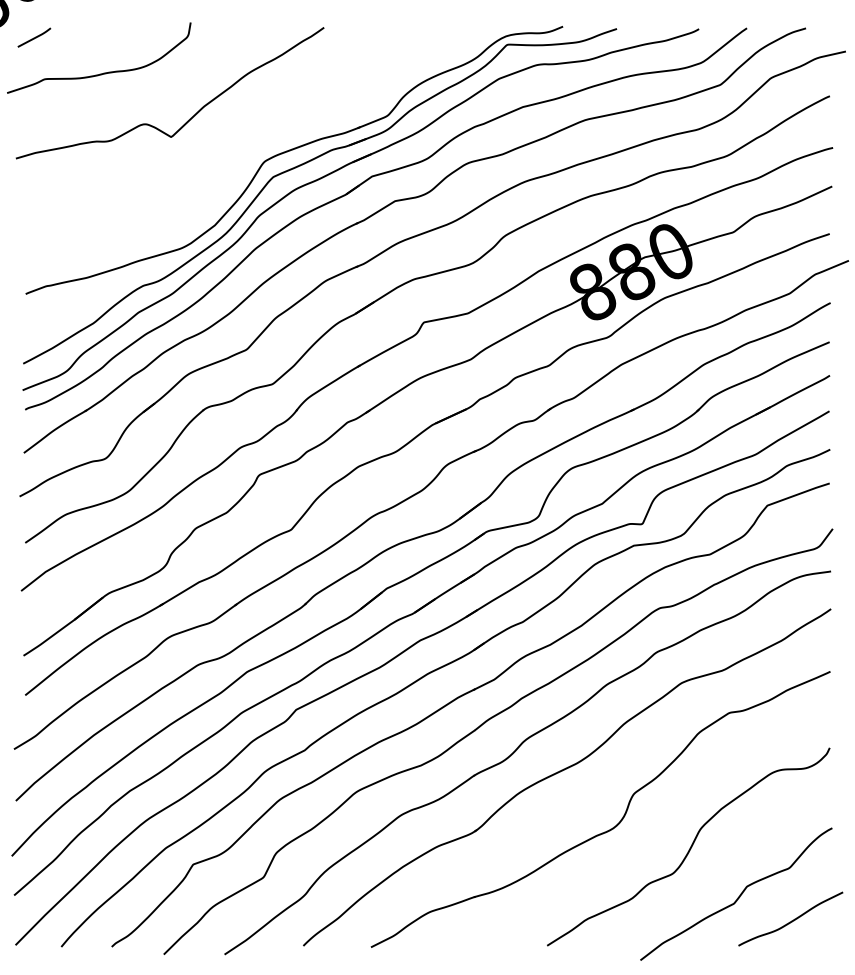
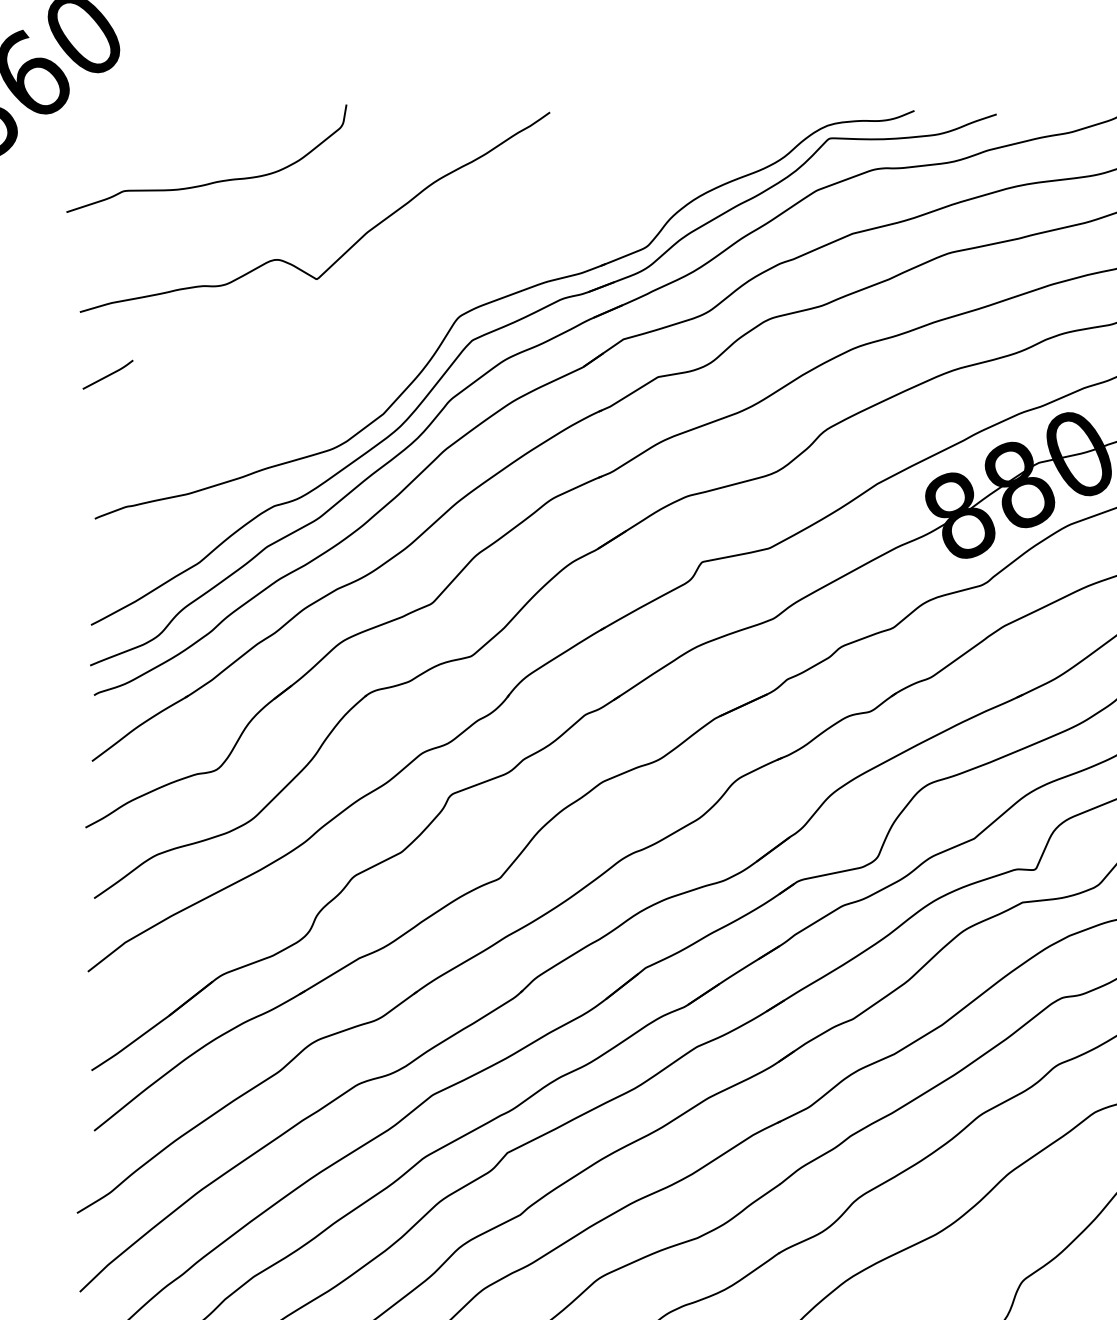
line: (34, 37) -> (108, 374), moved

